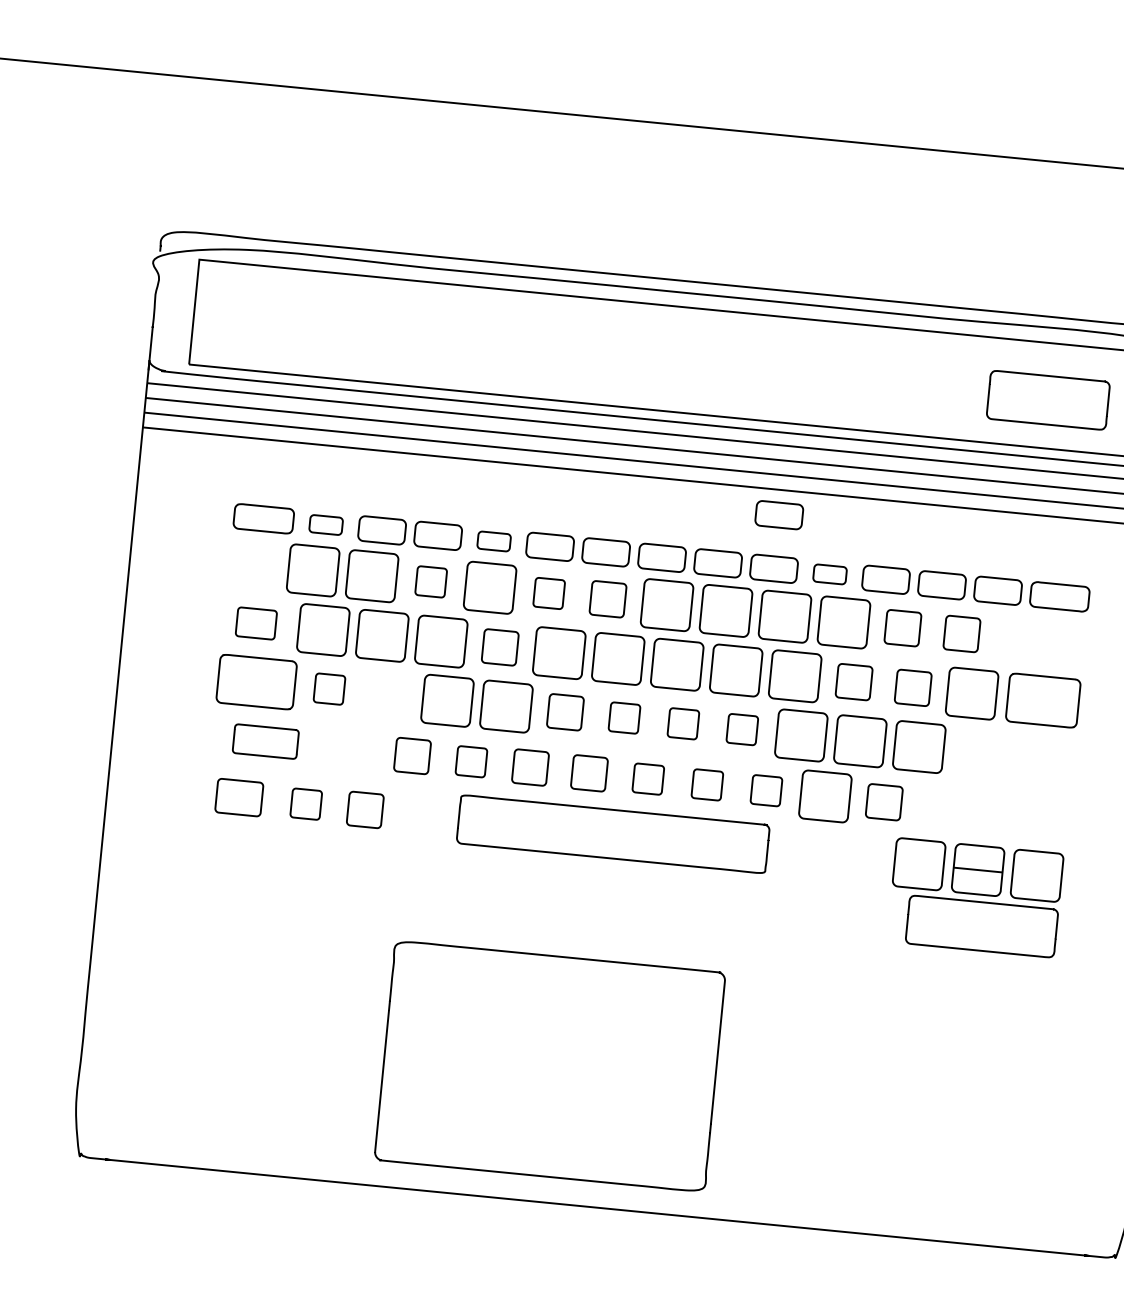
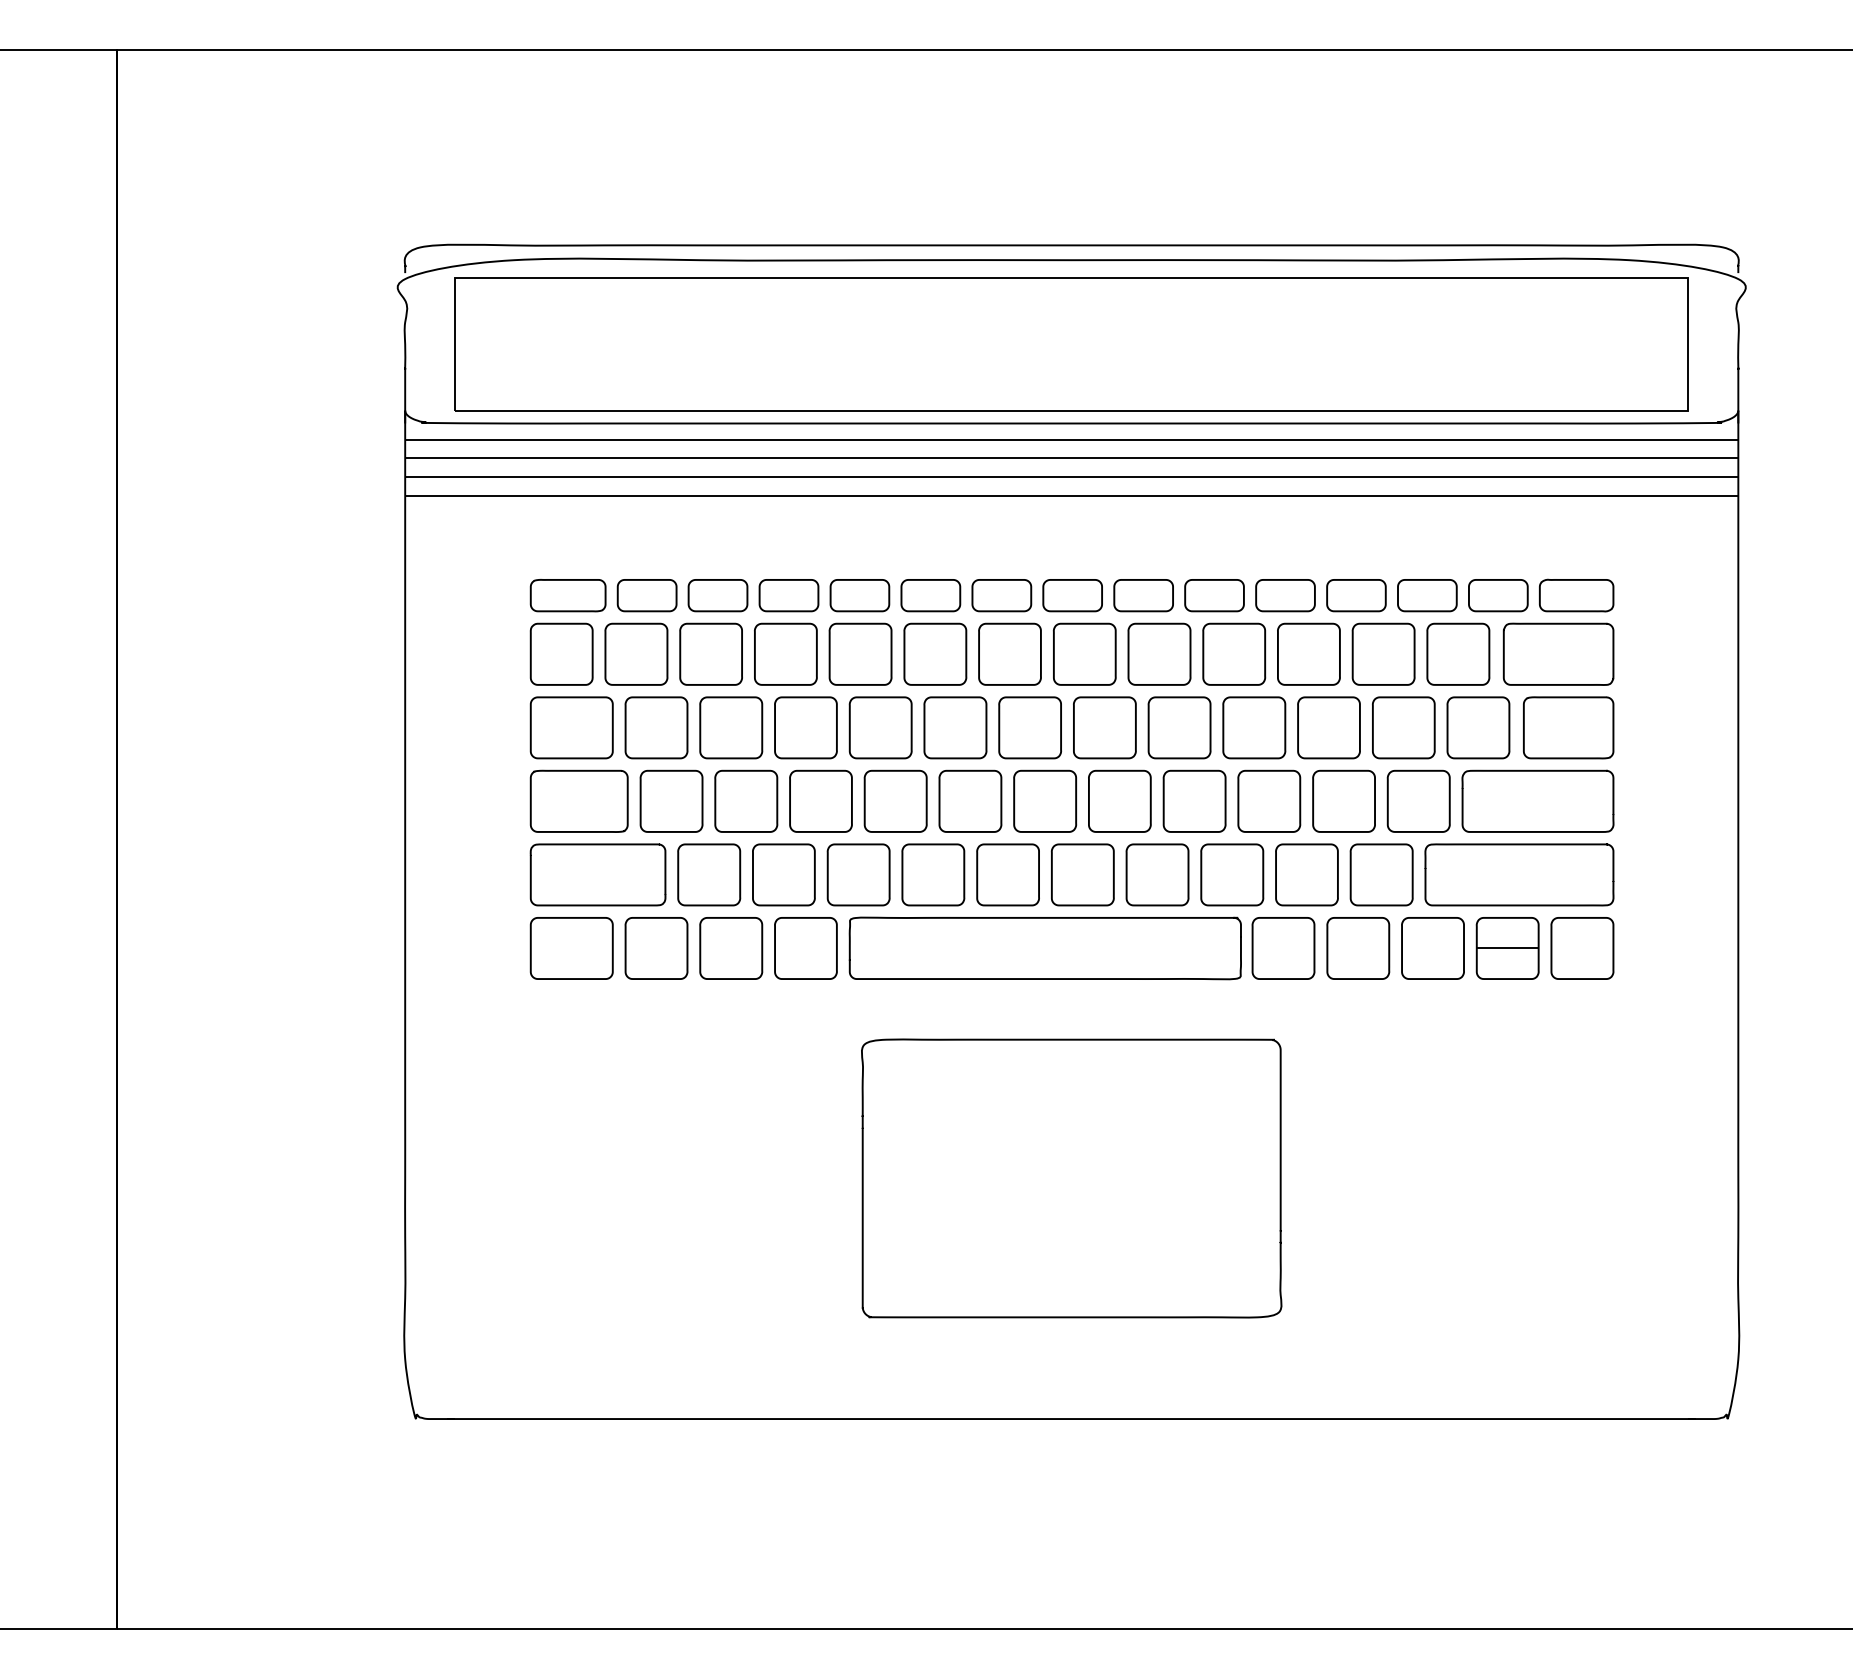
part: (1047, 399) -> (1537, 800), moved
part: (779, 515) -> (1214, 527), removed
part: (325, 524) -> (646, 595), size x1.43
part: (493, 541) -> (859, 595), size x1.43
part: (254, 564) -> (561, 653), added
part: (830, 574) -> (1285, 595), size x1.43
part: (430, 581) -> (785, 653), size x1.67
part: (549, 592) -> (935, 653), size x1.67
part: (607, 598) -> (1009, 653), size x1.43
part: (256, 623) -> (571, 727), size x1.67
part: (902, 627) -> (1383, 653), size x1.43
part: (962, 633) -> (1458, 653), size x1.43
part: (1041, 641) -> (1558, 653), added
part: (500, 647) -> (880, 727), size x1.43
part: (853, 681) -> (1328, 727), size x1.43
part: (912, 687) -> (1403, 727), size x1.43
part: (329, 688) -> (671, 800), size x1.67
part: (388, 694) -> (746, 800), added
part: (565, 711) -> (970, 800), size x1.43
part: (624, 717) -> (1045, 800), size x1.67
part: (683, 723) -> (1119, 800), size x1.67
part: (742, 729) -> (1194, 800), size x1.67
part: (265, 741) -> (597, 874), size x1.67
part: (353, 749) -> (709, 874), added
part: (412, 755) -> (783, 874), size x1.43
part: (471, 761) -> (858, 874), size x1.67
part: (530, 767) -> (933, 874), size x1.43
part: (589, 772) -> (1007, 874), size x1.43
part: (648, 778) -> (1082, 874), size x1.67
part: (707, 784) -> (1157, 874), size x1.67
part: (766, 790) -> (1232, 874), size x1.67
part: (239, 797) -> (571, 948), size x1.43
part: (884, 801) -> (1381, 874), size x1.43
part: (306, 804) -> (656, 948), size x1.67
part: (365, 810) -> (731, 948), size x1.43
part: (423, 815) -> (805, 948), added
part: (801, 852) -> (1283, 948), added
part: (860, 858) -> (1358, 948), added
part: (982, 926) -> (1519, 874), moved
part: (549, 1066) -> (1071, 1178), moved

